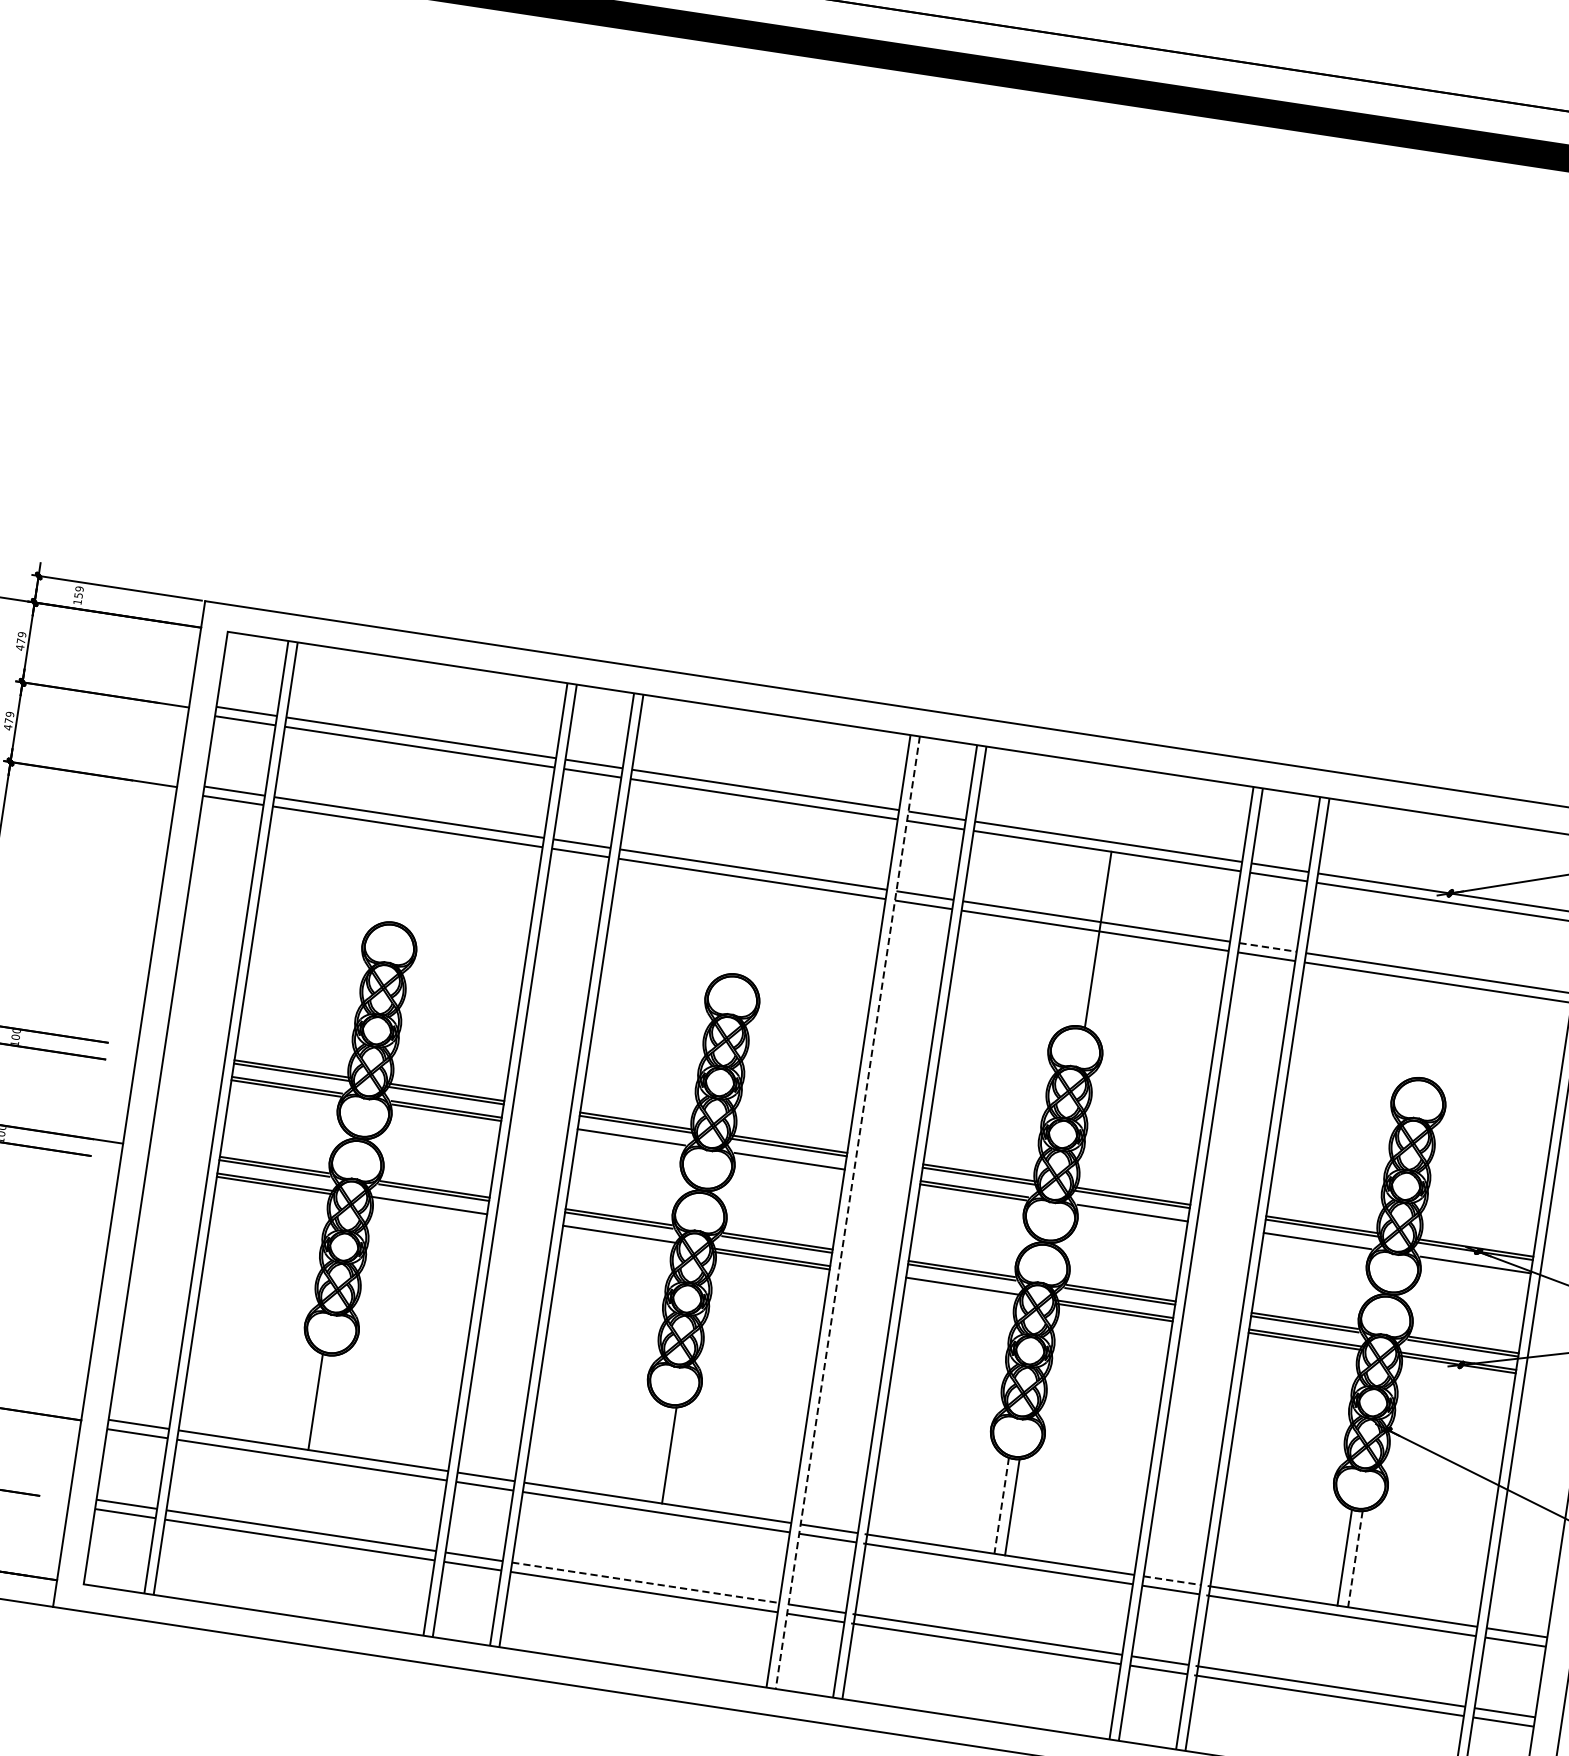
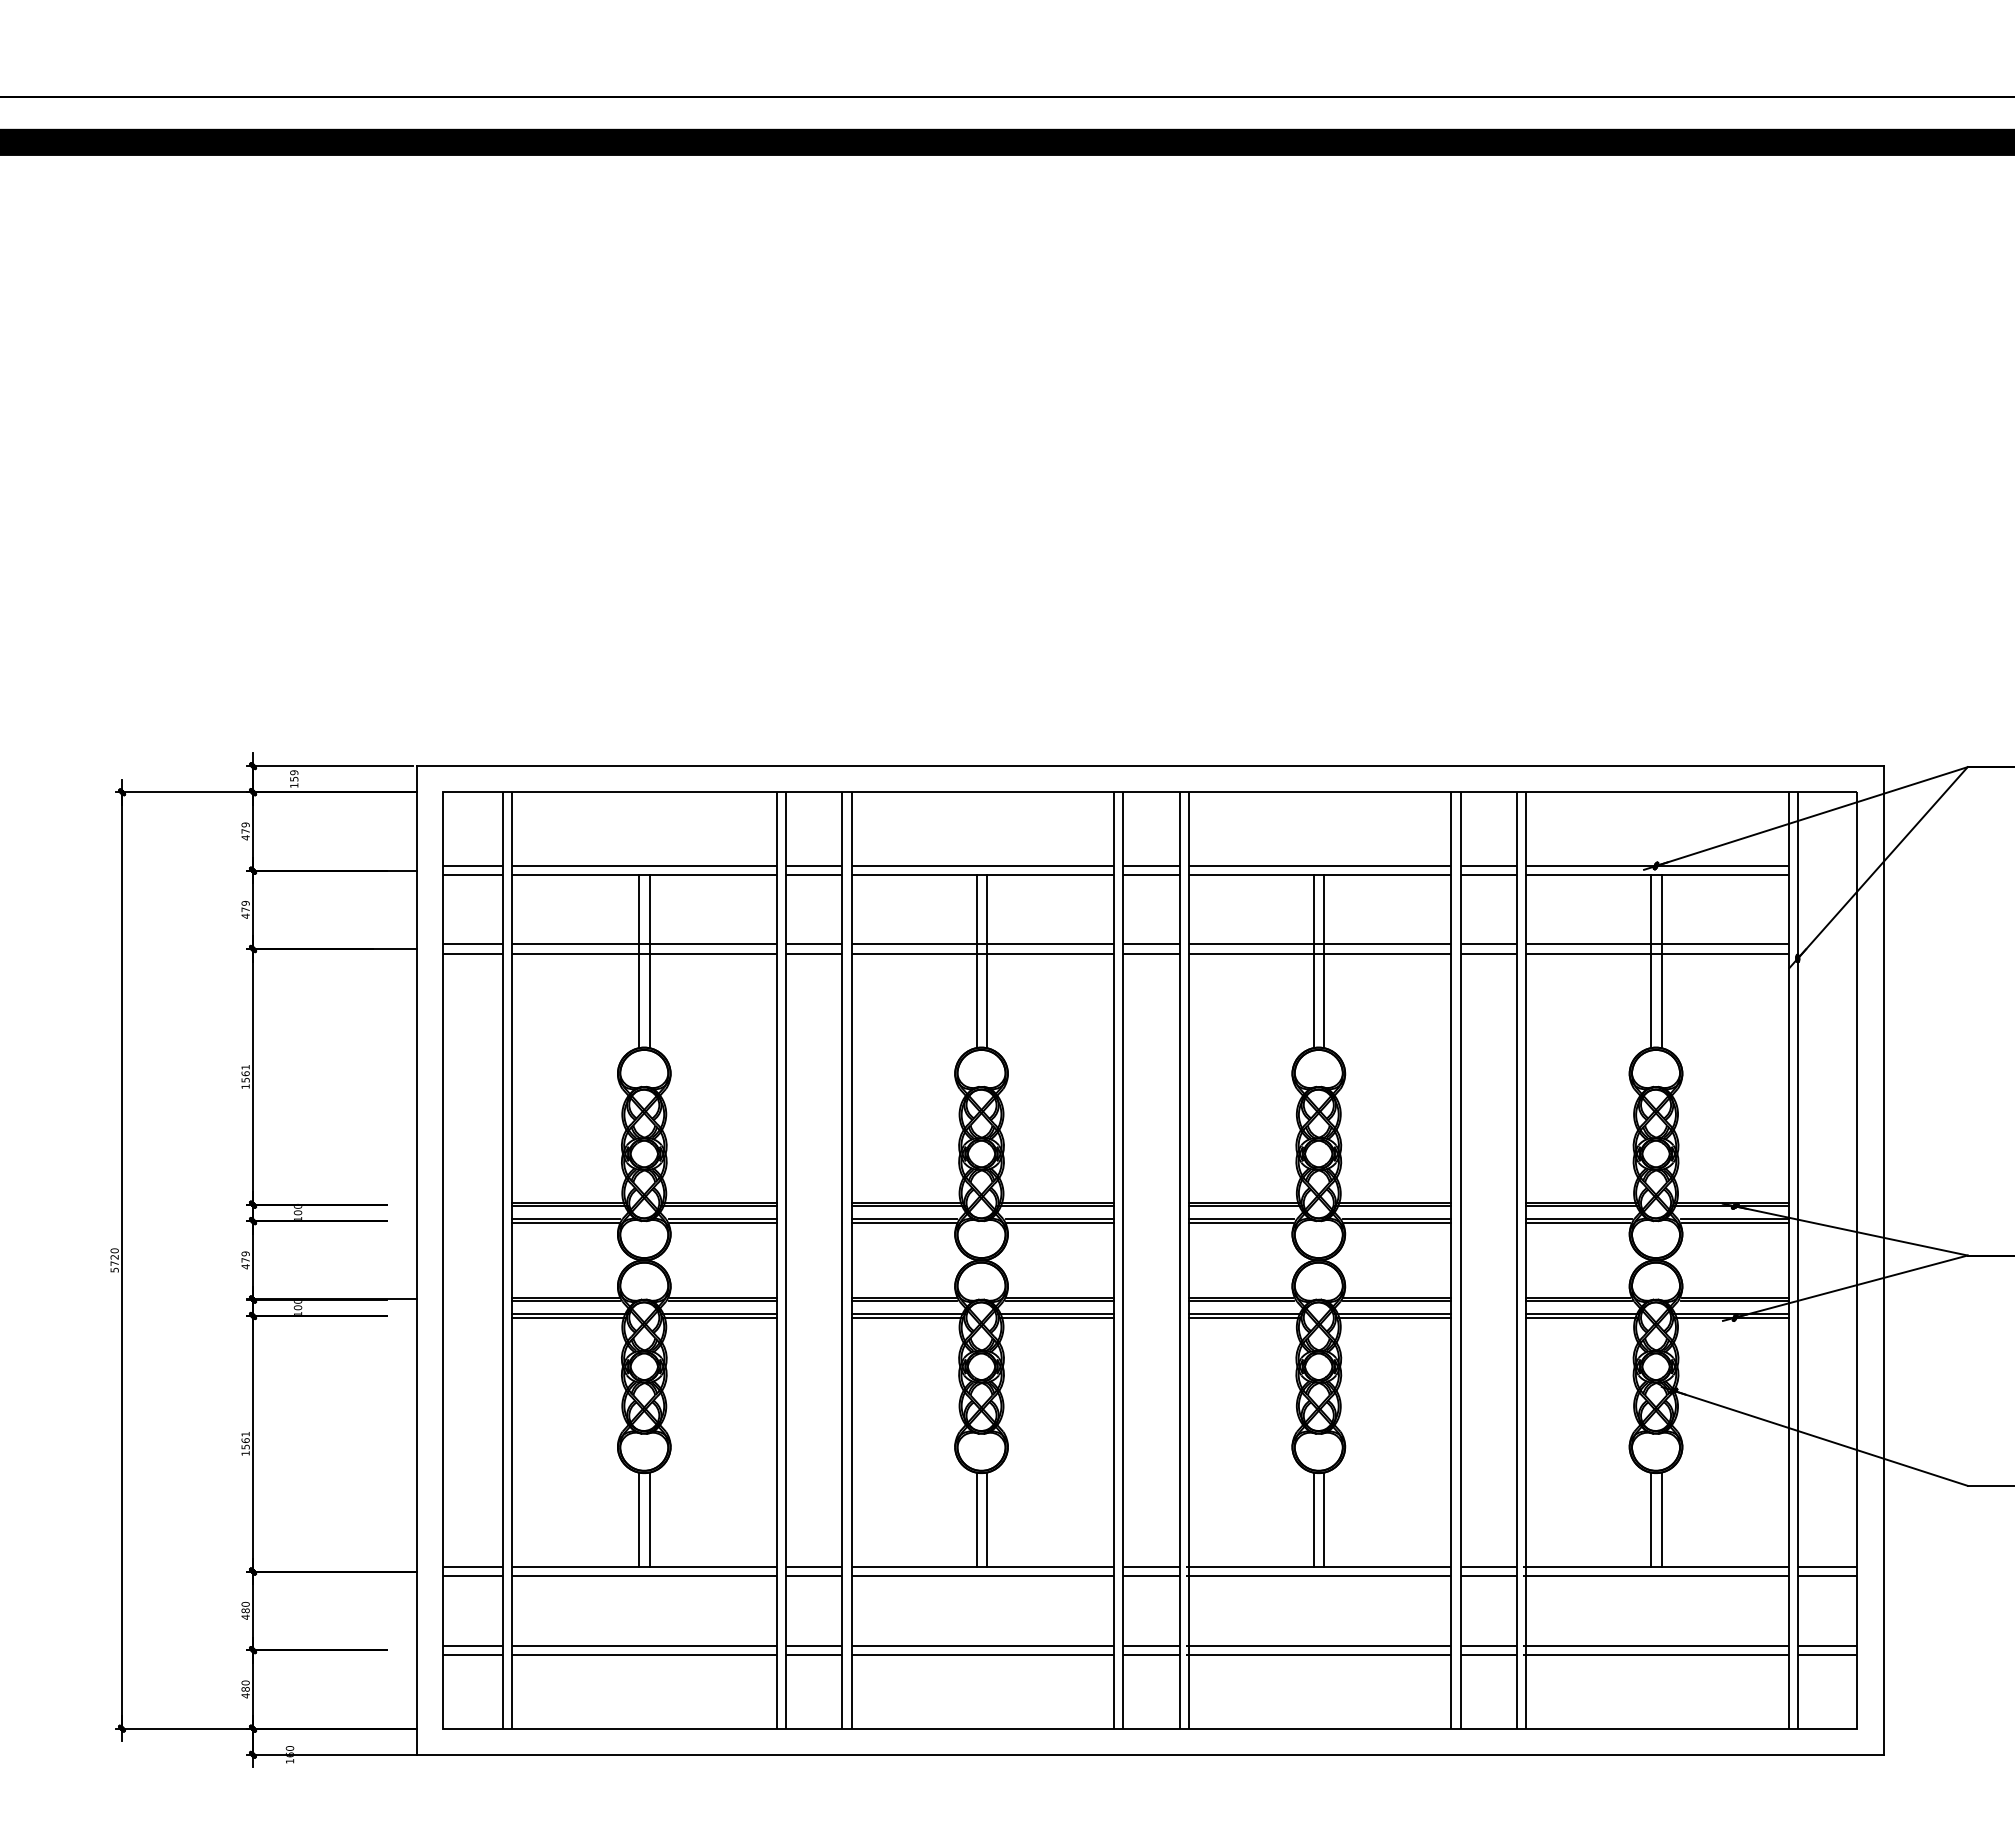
line: (401, 834) -> (639, 961), added
line: (411, 835) -> (649, 961), added
line: (744, 886) -> (976, 961), added
line: (755, 887) -> (987, 961), added
line: (1087, 937) -> (1313, 961), added
line: (1268, 947) -> (1489, 944), dashed -> solid
line: (1431, 989) -> (1651, 961), added
line: (1441, 991) -> (1661, 961), added
line: (630, 1140) -> (903, 1222), added
line: (789, 1164) -> (1060, 1222), added
line: (428, 1208) -> (719, 1317), added
line: (847, 1213) -> (1123, 1261), dashed -> solid
line: (1132, 1216) -> (1397, 1222), added
line: (618, 1237) -> (906, 1317), added
line: (1316, 1244) -> (1578, 1222), added
line: (1475, 1268) -> (1734, 1222), added
line: (962, 1289) -> (1244, 1317), added
line: (326, 1403) -> (649, 1519), added
line: (658, 1453) -> (976, 1519), added
line: (1001, 1506) -> (1313, 1520), dashed -> solid
line: (1355, 1559) -> (1661, 1520), dashed -> solid
line: (1173, 1580) -> (1489, 1566), dashed -> solid
line: (646, 1582) -> (983, 1645), dashed -> solid

